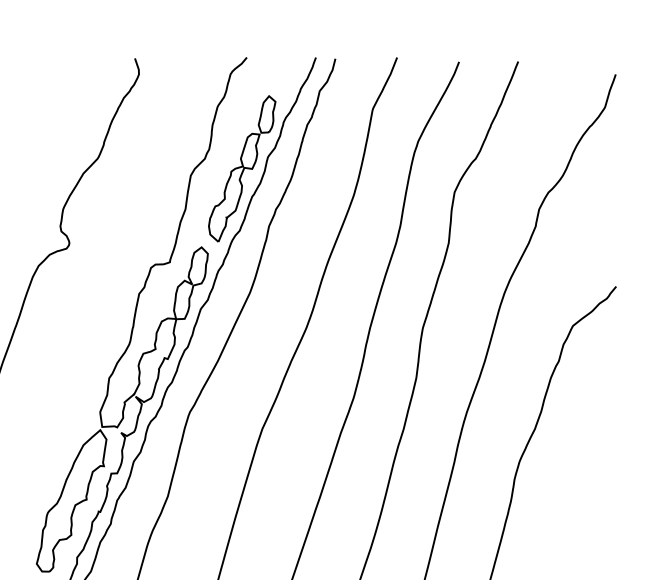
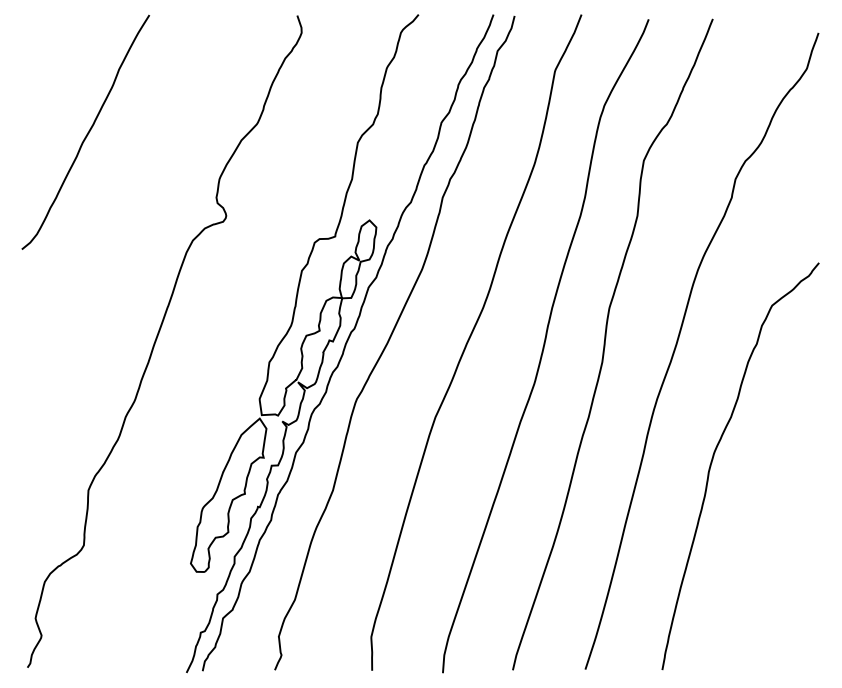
part: (242, 168) -> (413, 134), removed

